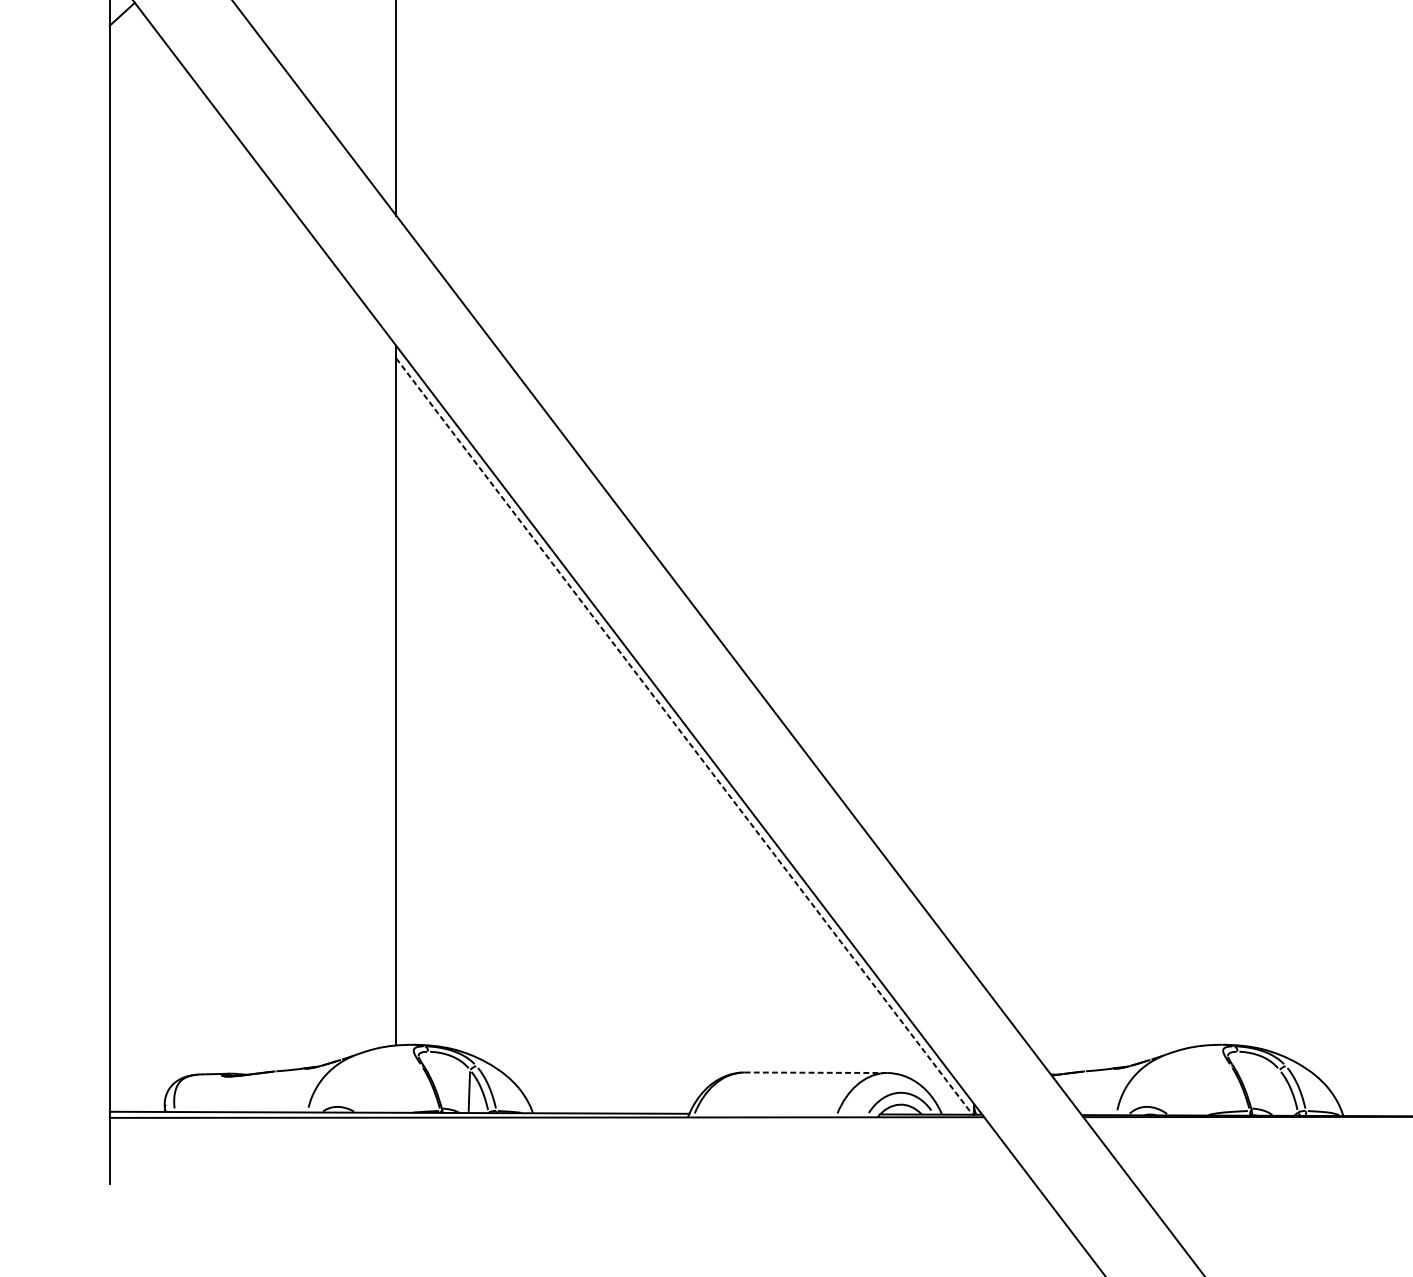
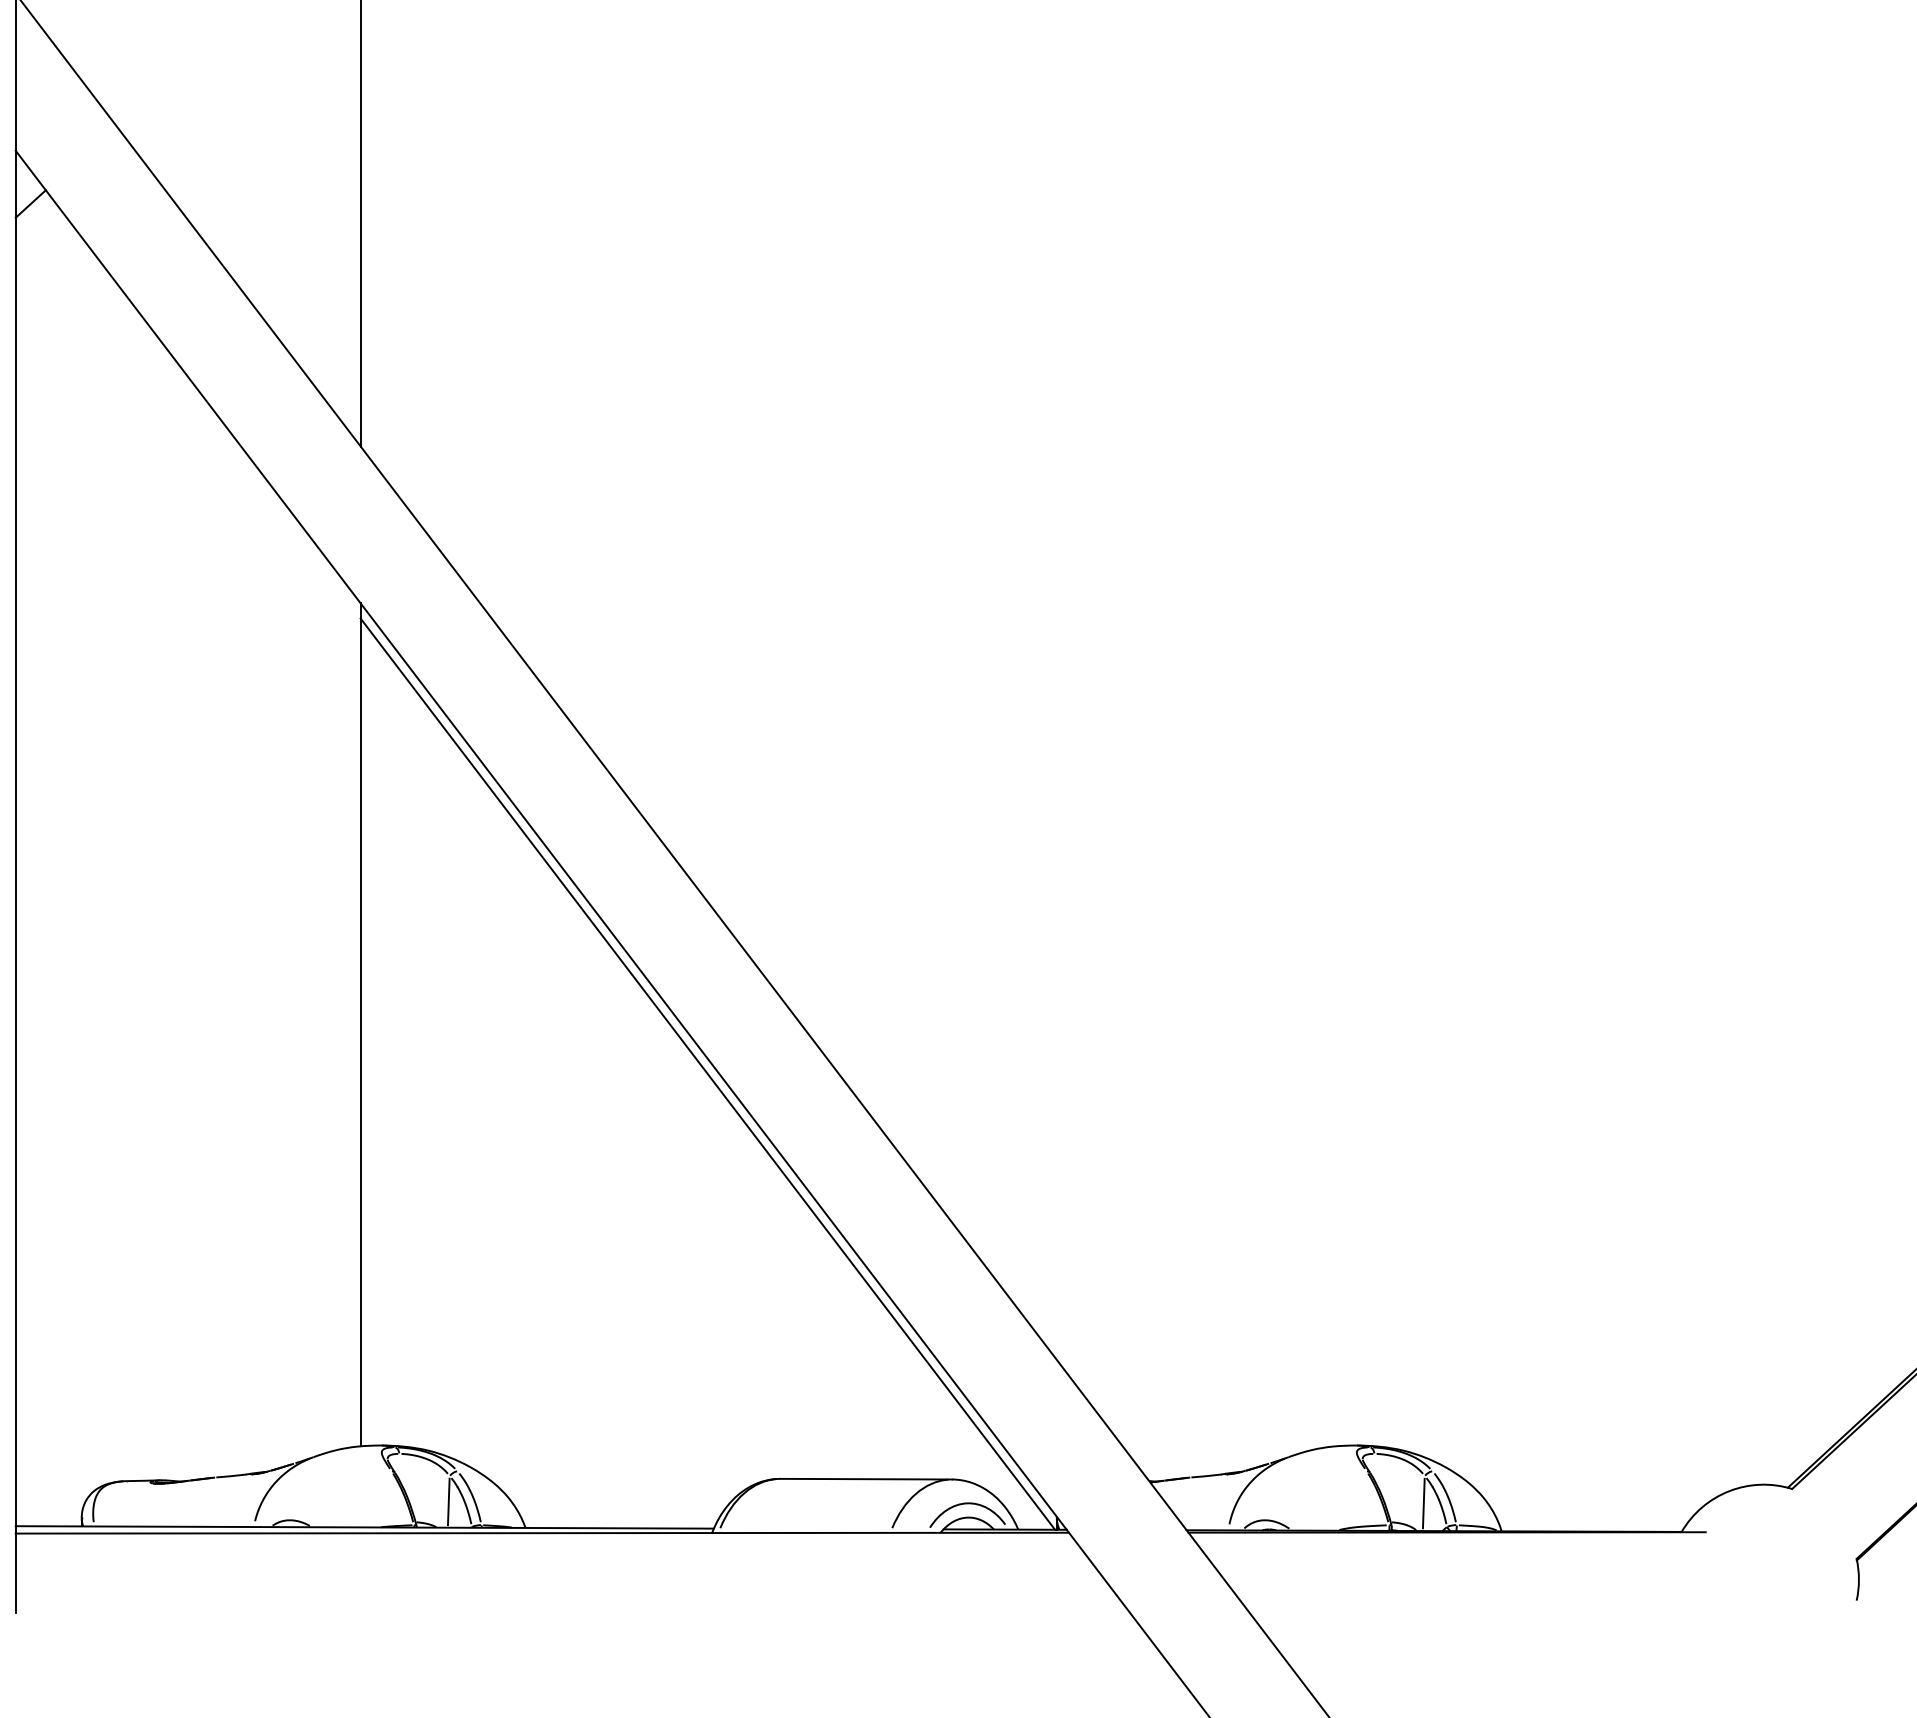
line: (684, 736) -> (707, 1074), dashed -> solid
line: (816, 1073) -> (866, 1479), dashed -> solid
line: (1278, 1092) -> (1423, 1503), added

